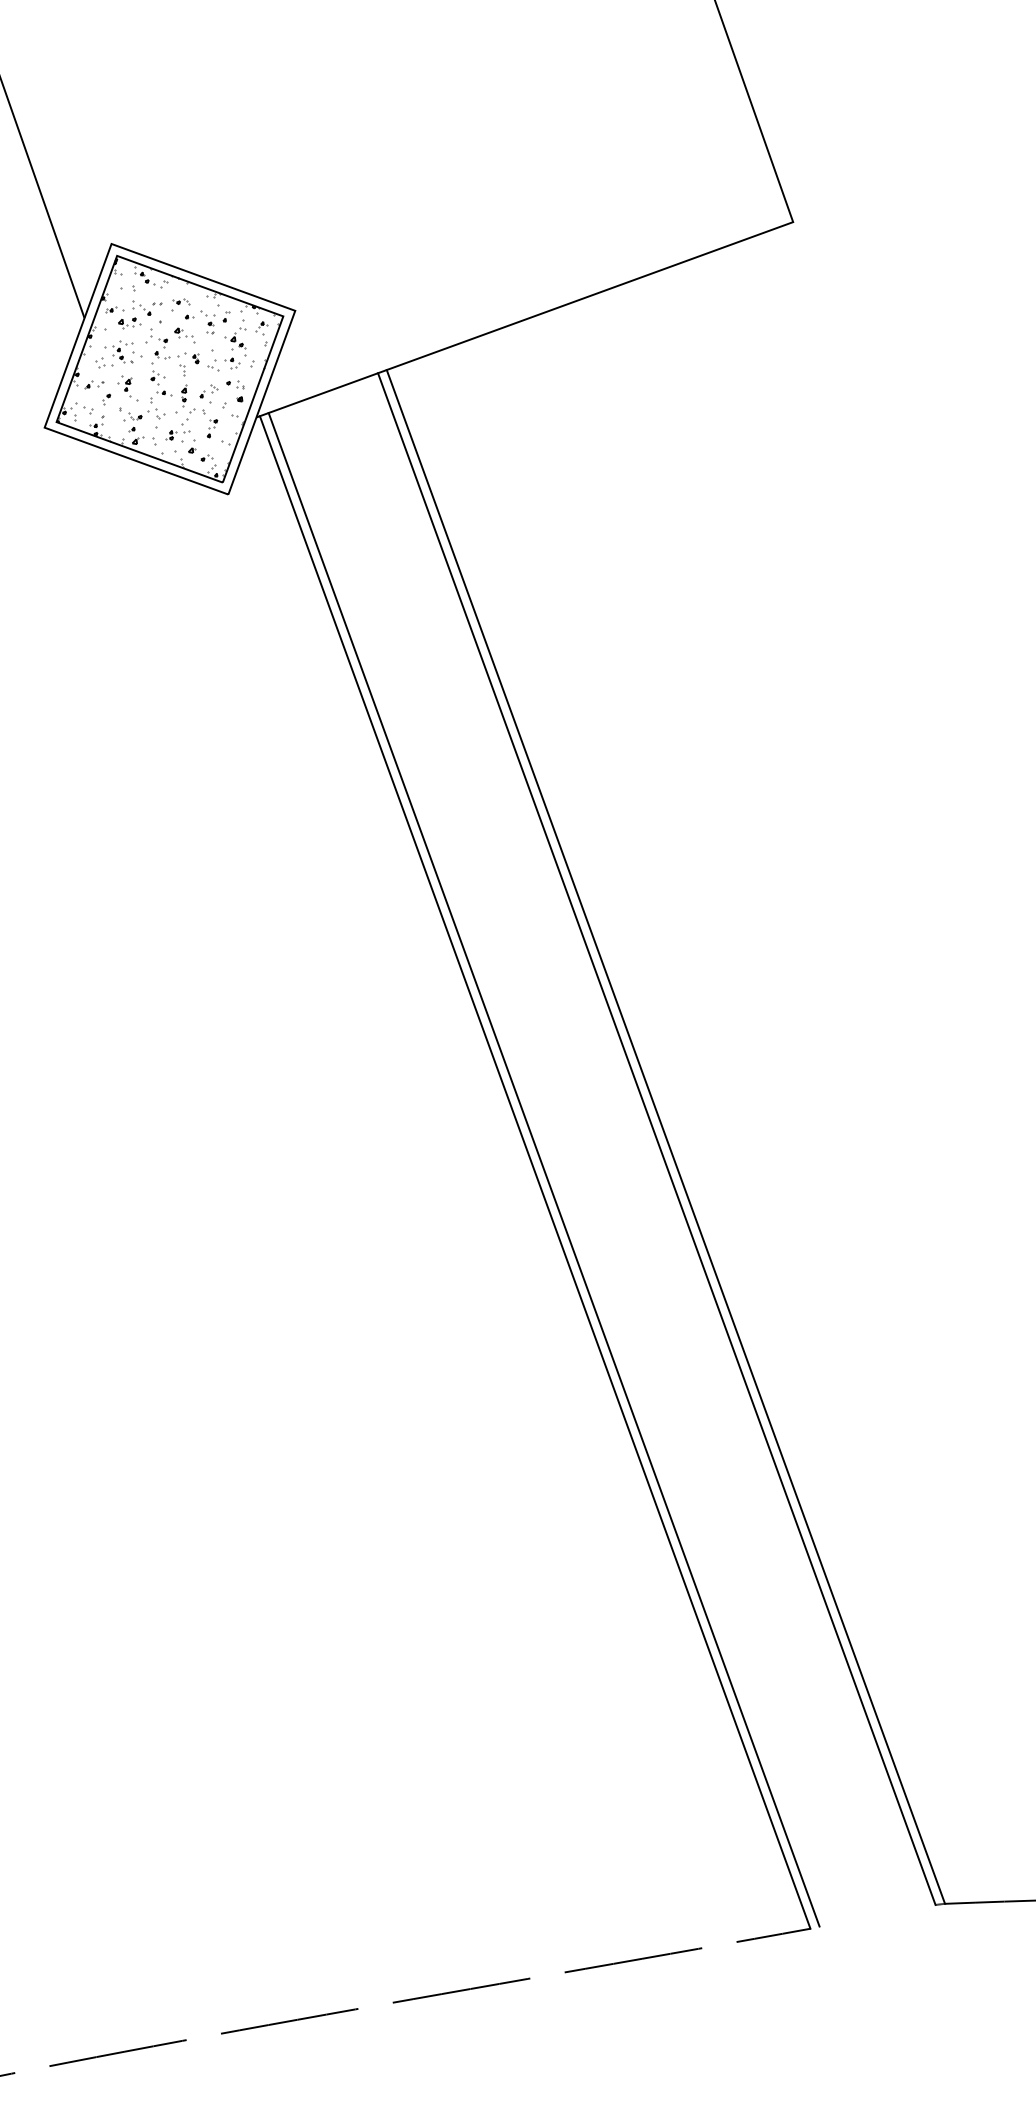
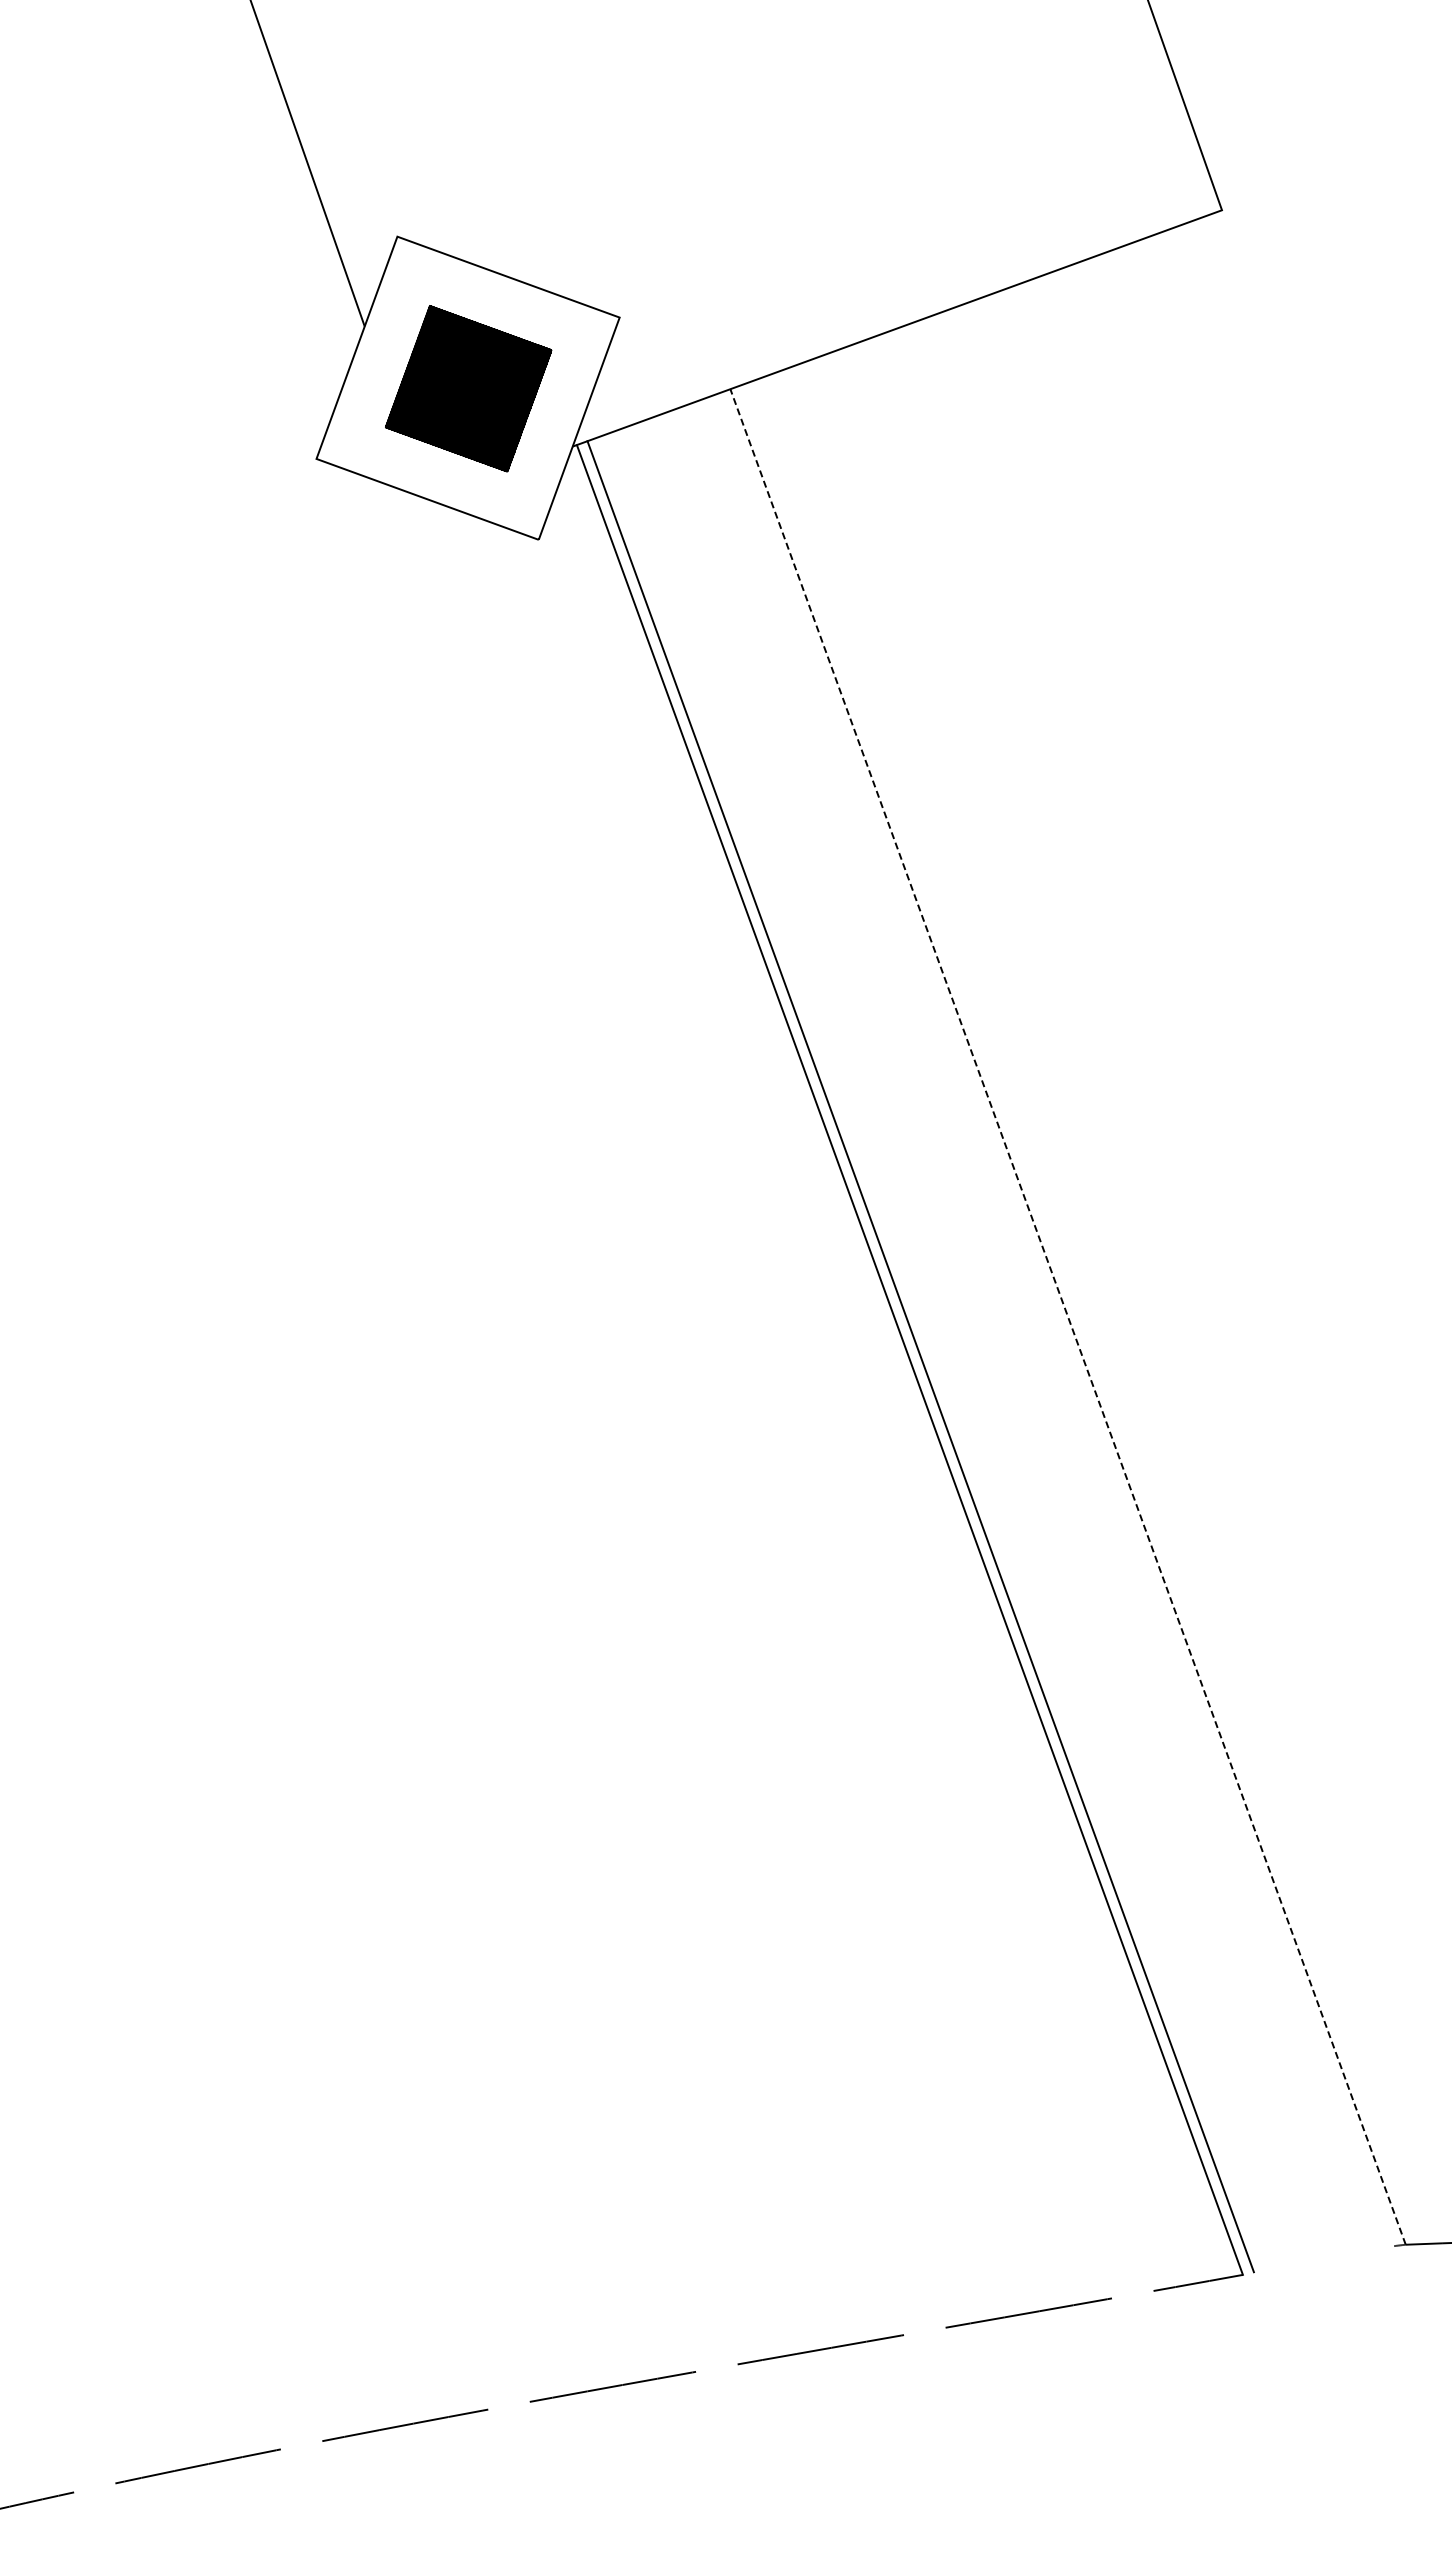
part: (170, 369) -> (468, 388), size x0.6
line: (665, 1136) -> (1067, 1316), solid -> dashed
line: (656, 1139) -> (1056, 1319), removed

